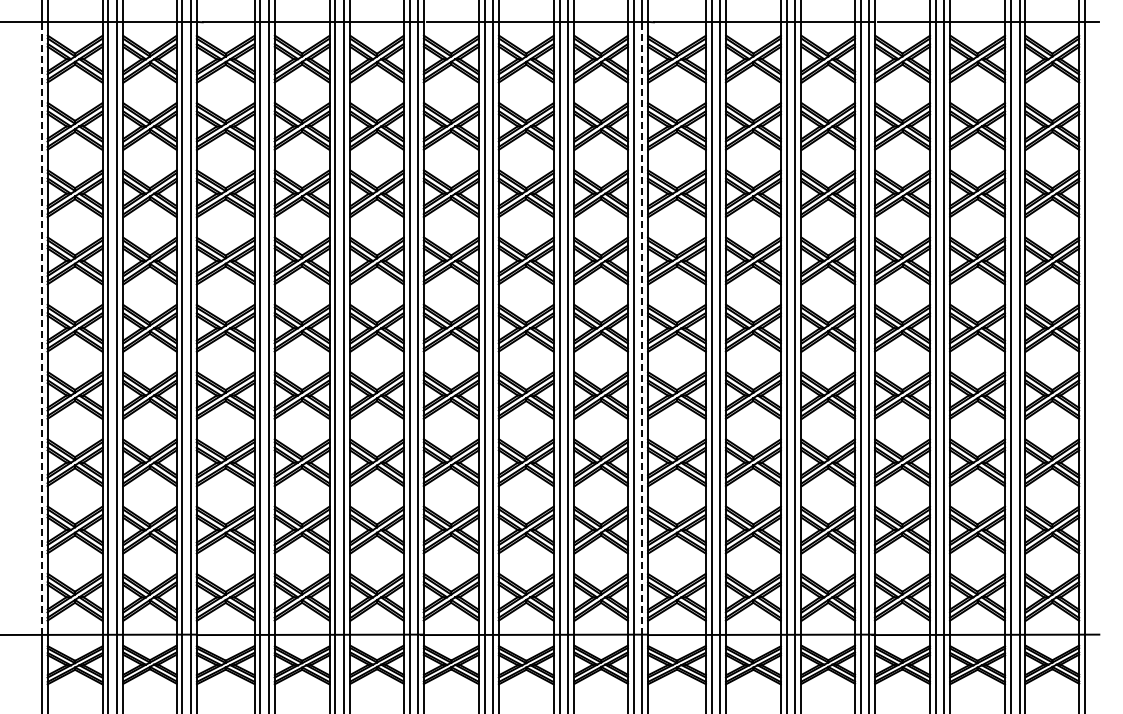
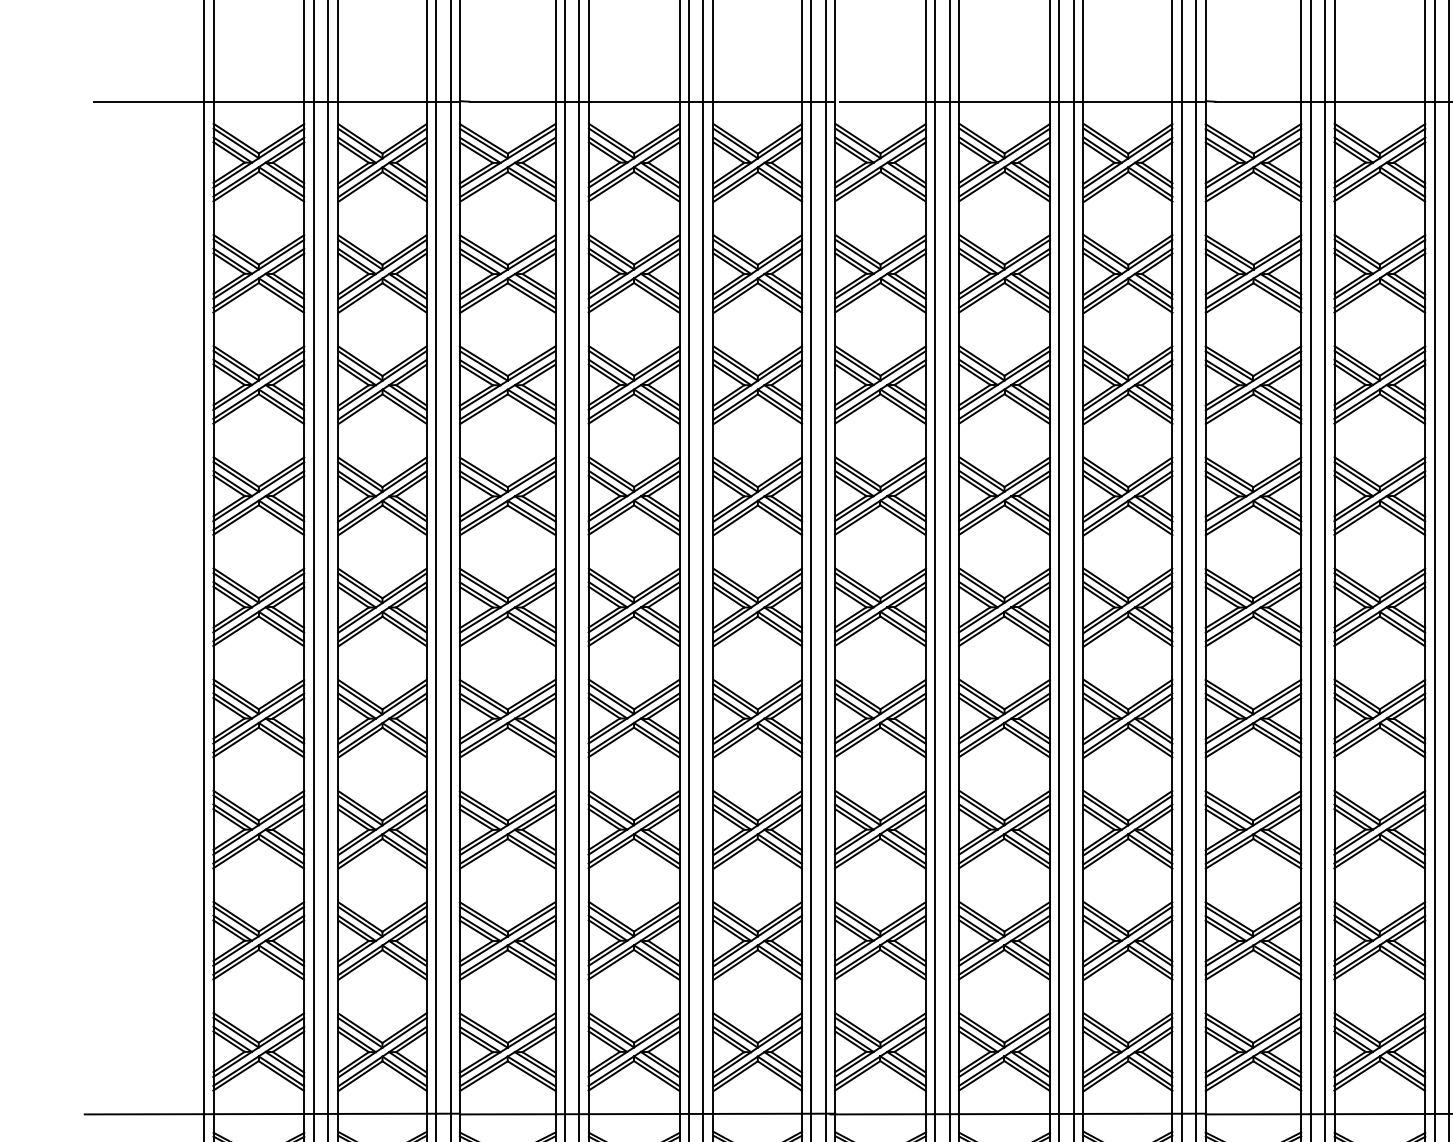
line: (642, 327) -> (1196, 606), dashed -> solid
line: (41, 328) -> (203, 607), dashed -> solid

